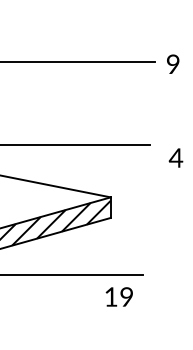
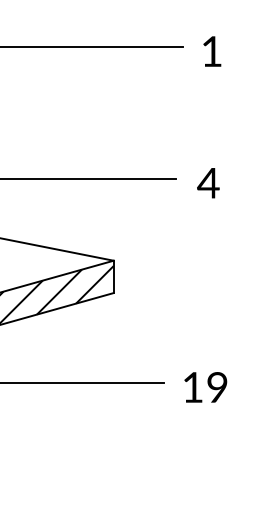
text: (173, 63) -> (212, 50), 9 -> 1
text: (175, 157) -> (207, 182), moved
text: (118, 296) -> (204, 386), moved

